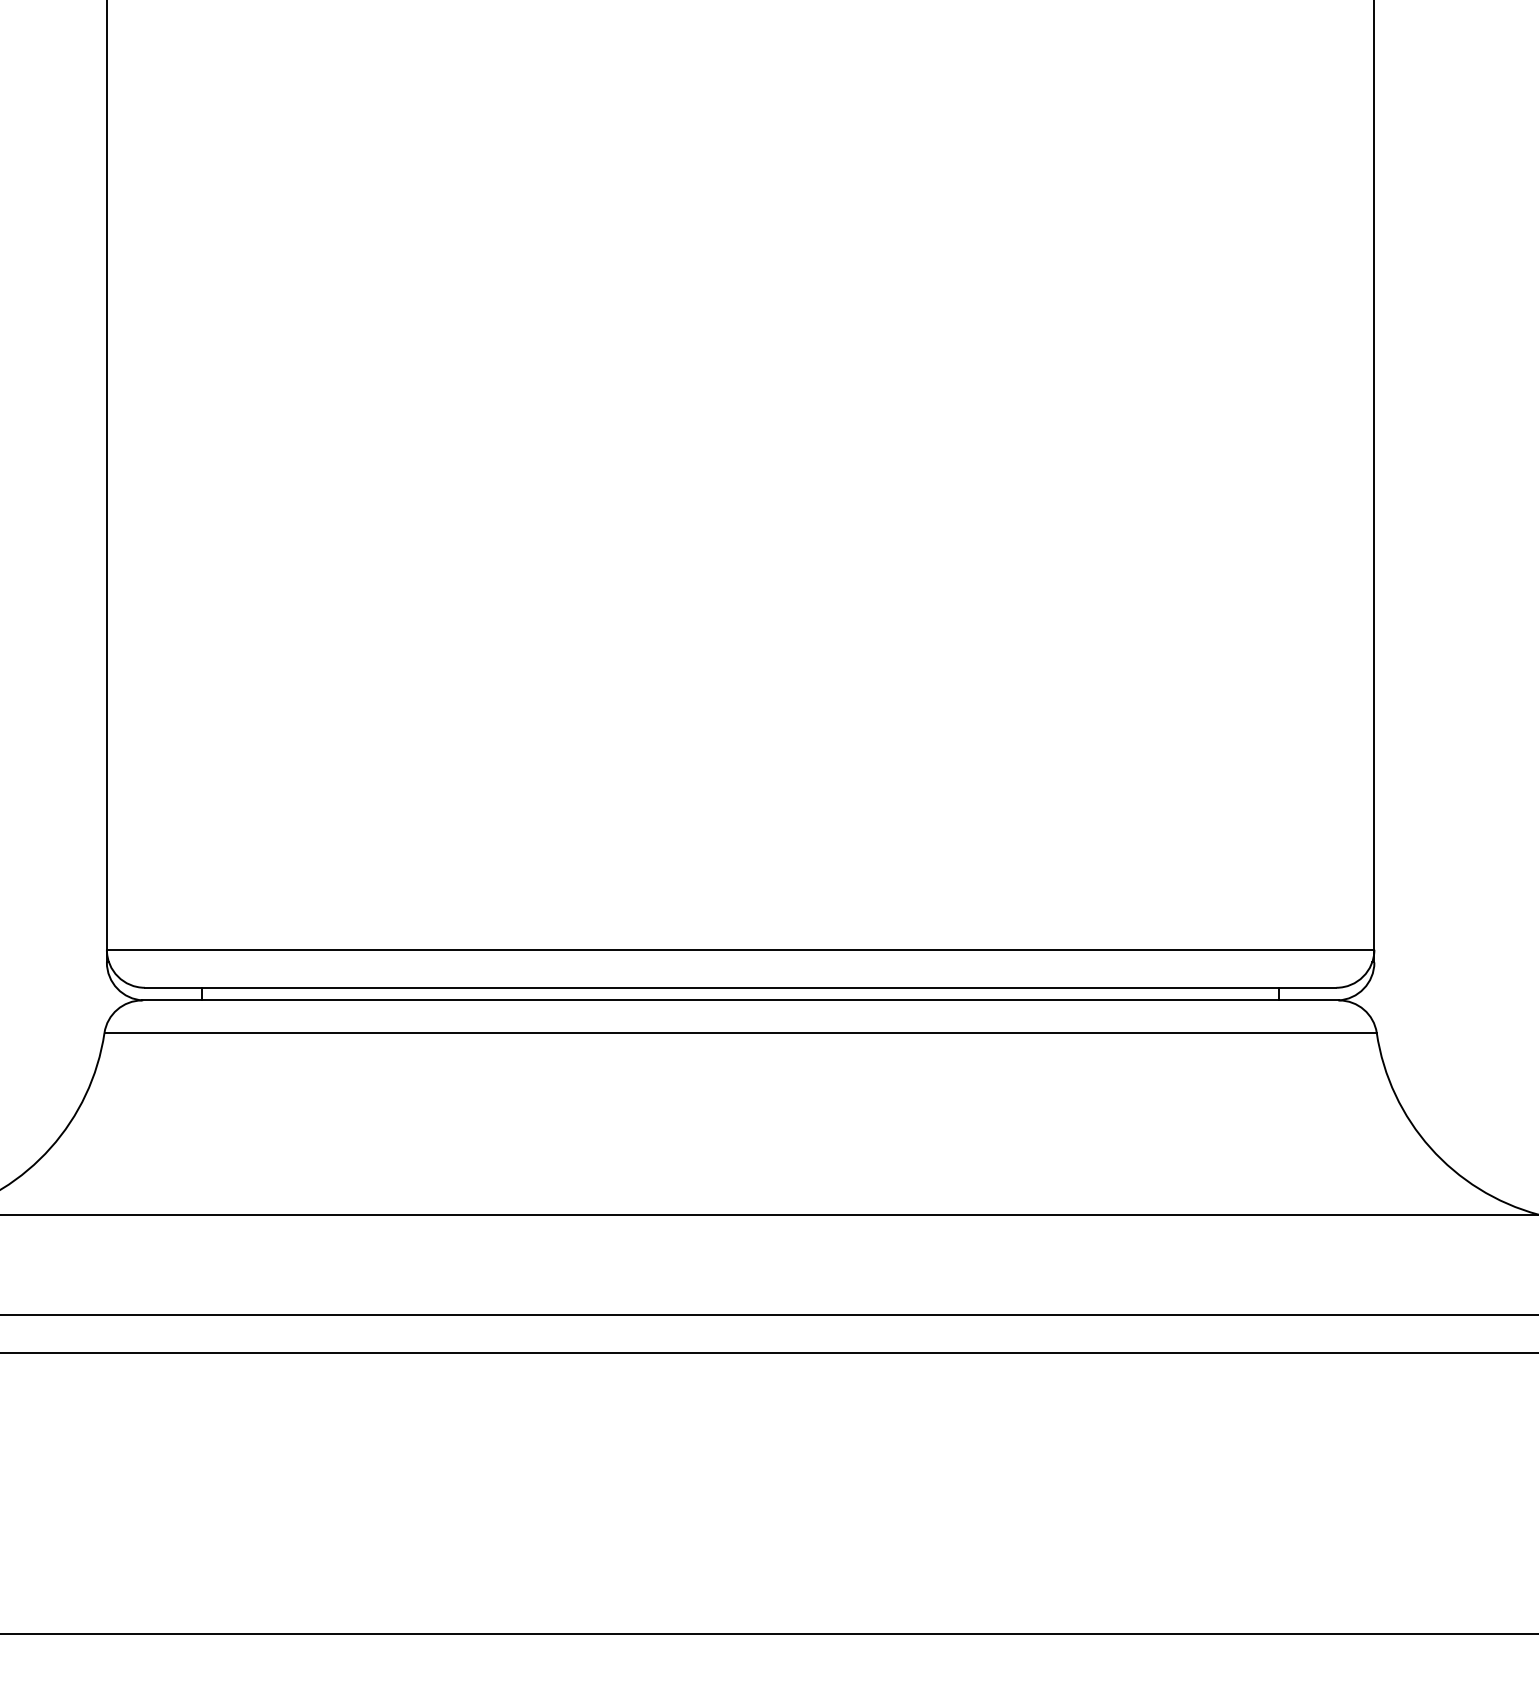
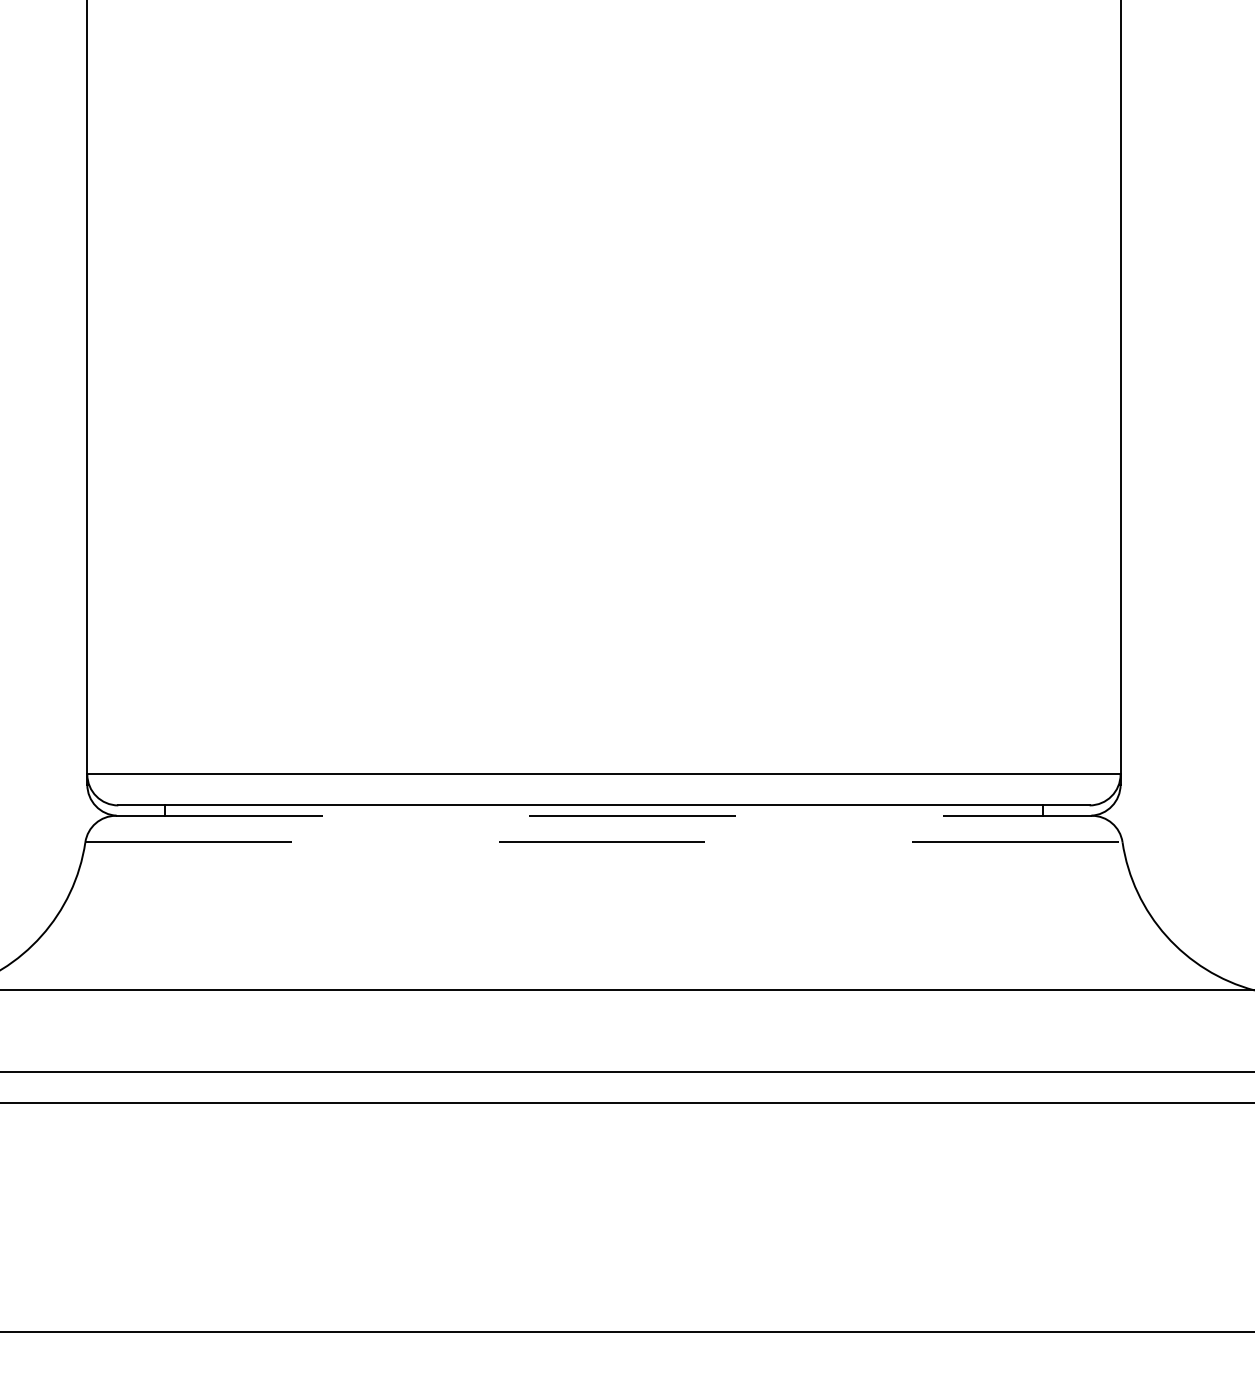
line: (740, 1000) -> (603, 815), solid -> dashed
line: (741, 1033) -> (604, 842), solid -> dashed

